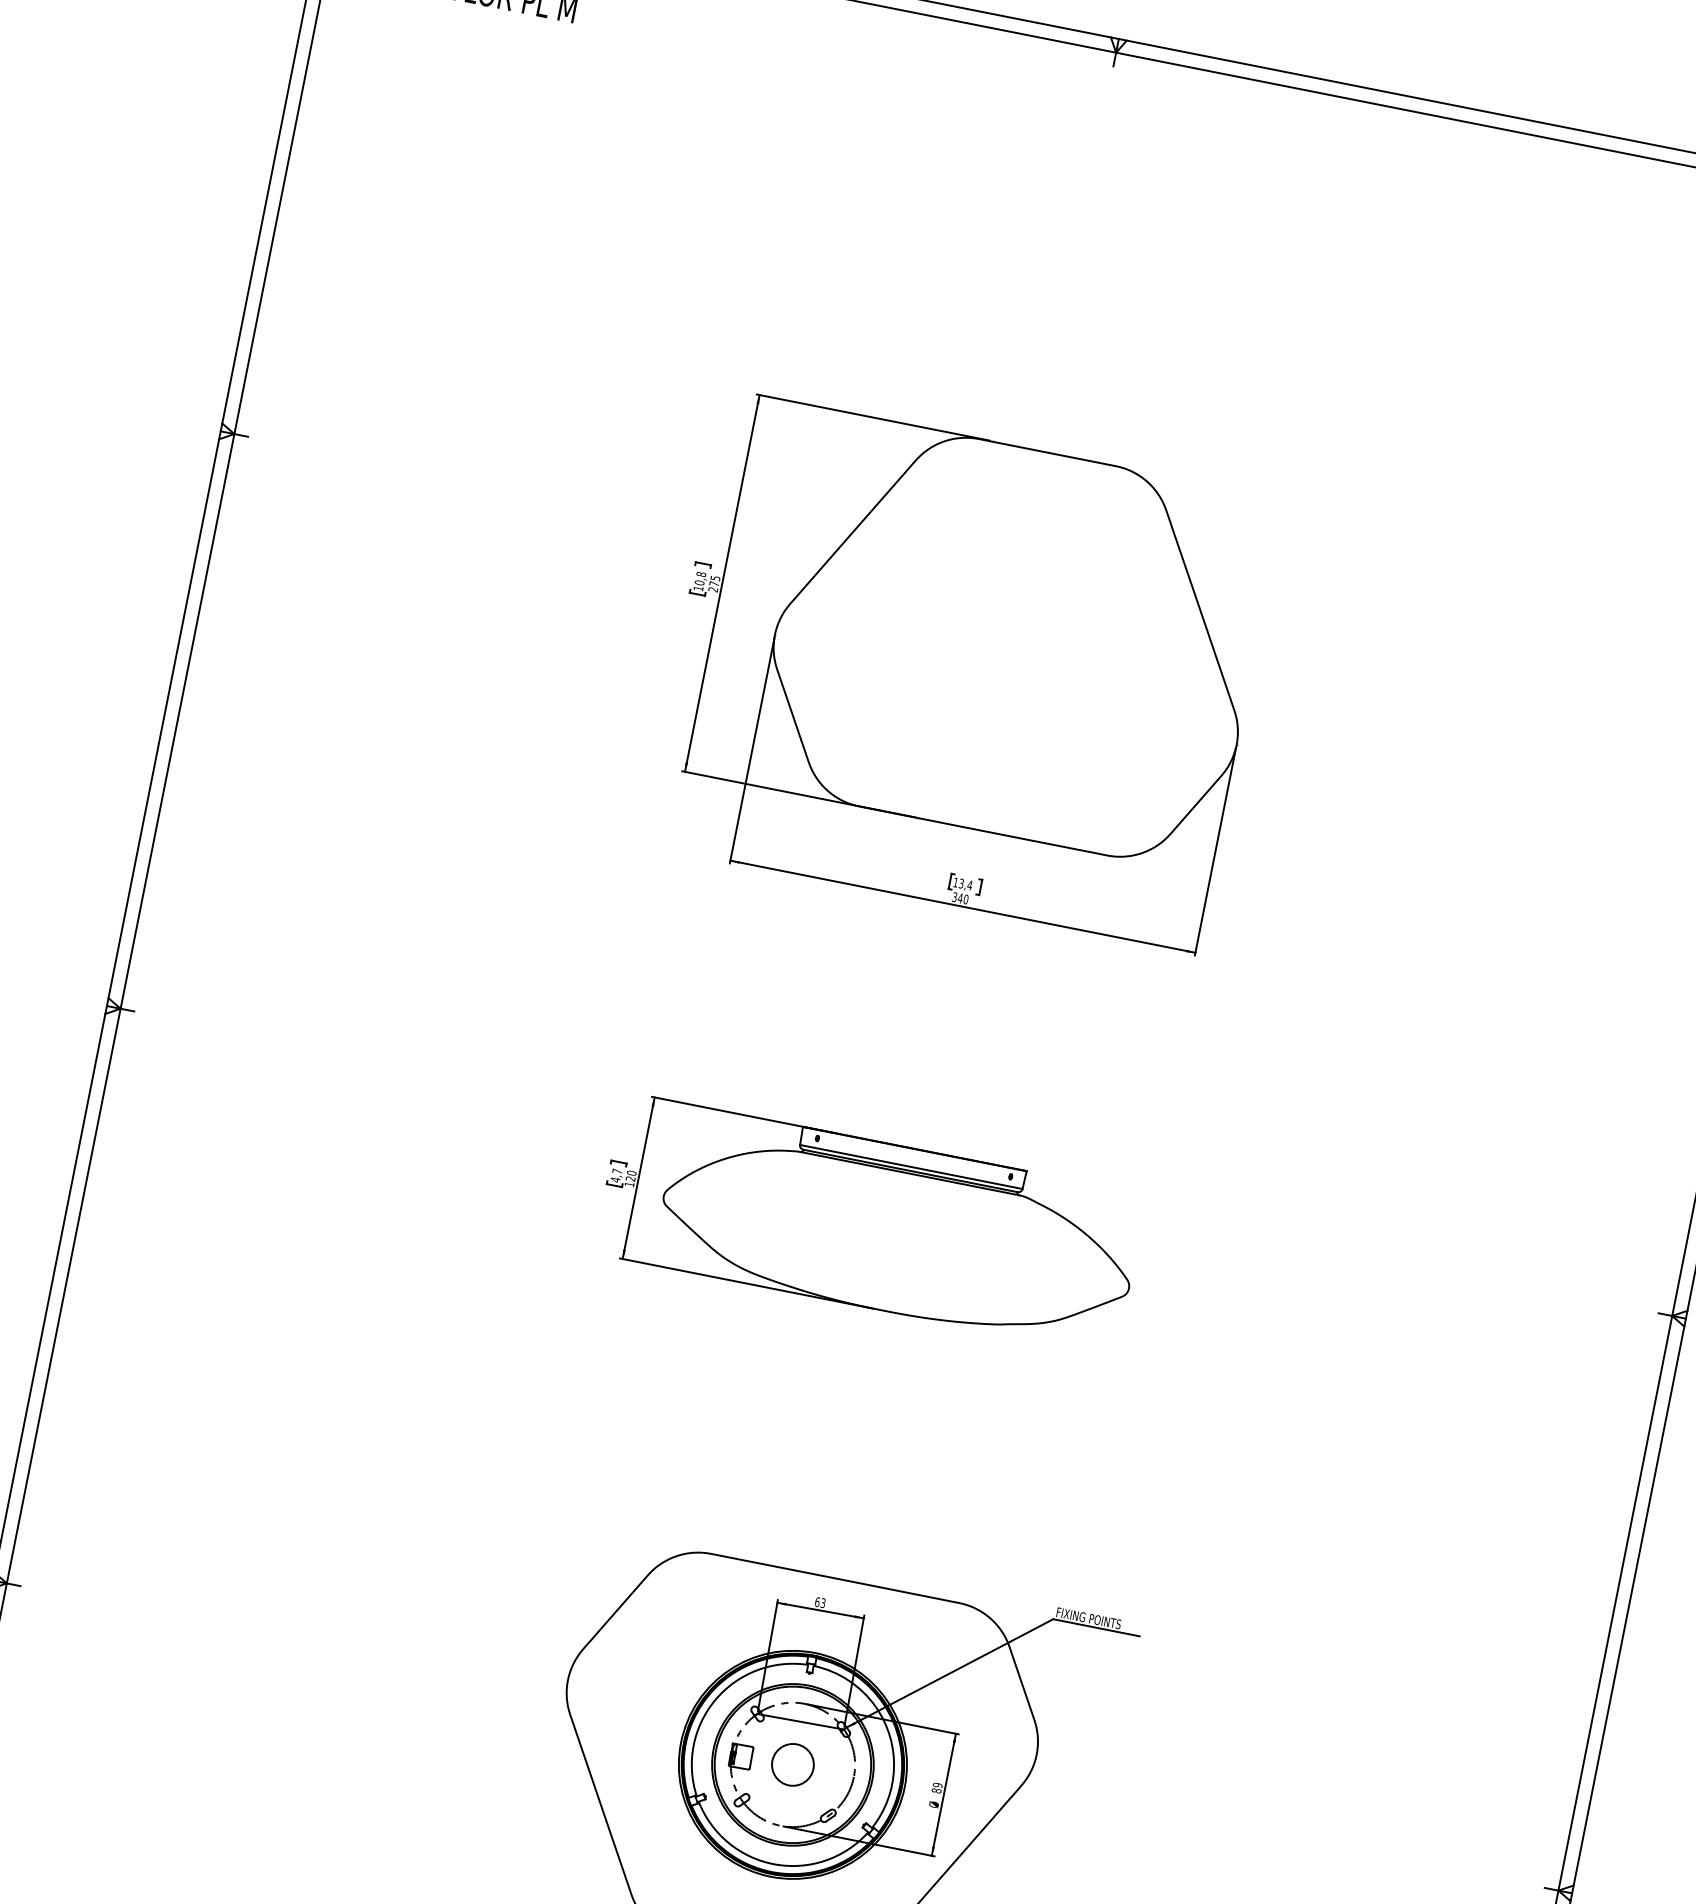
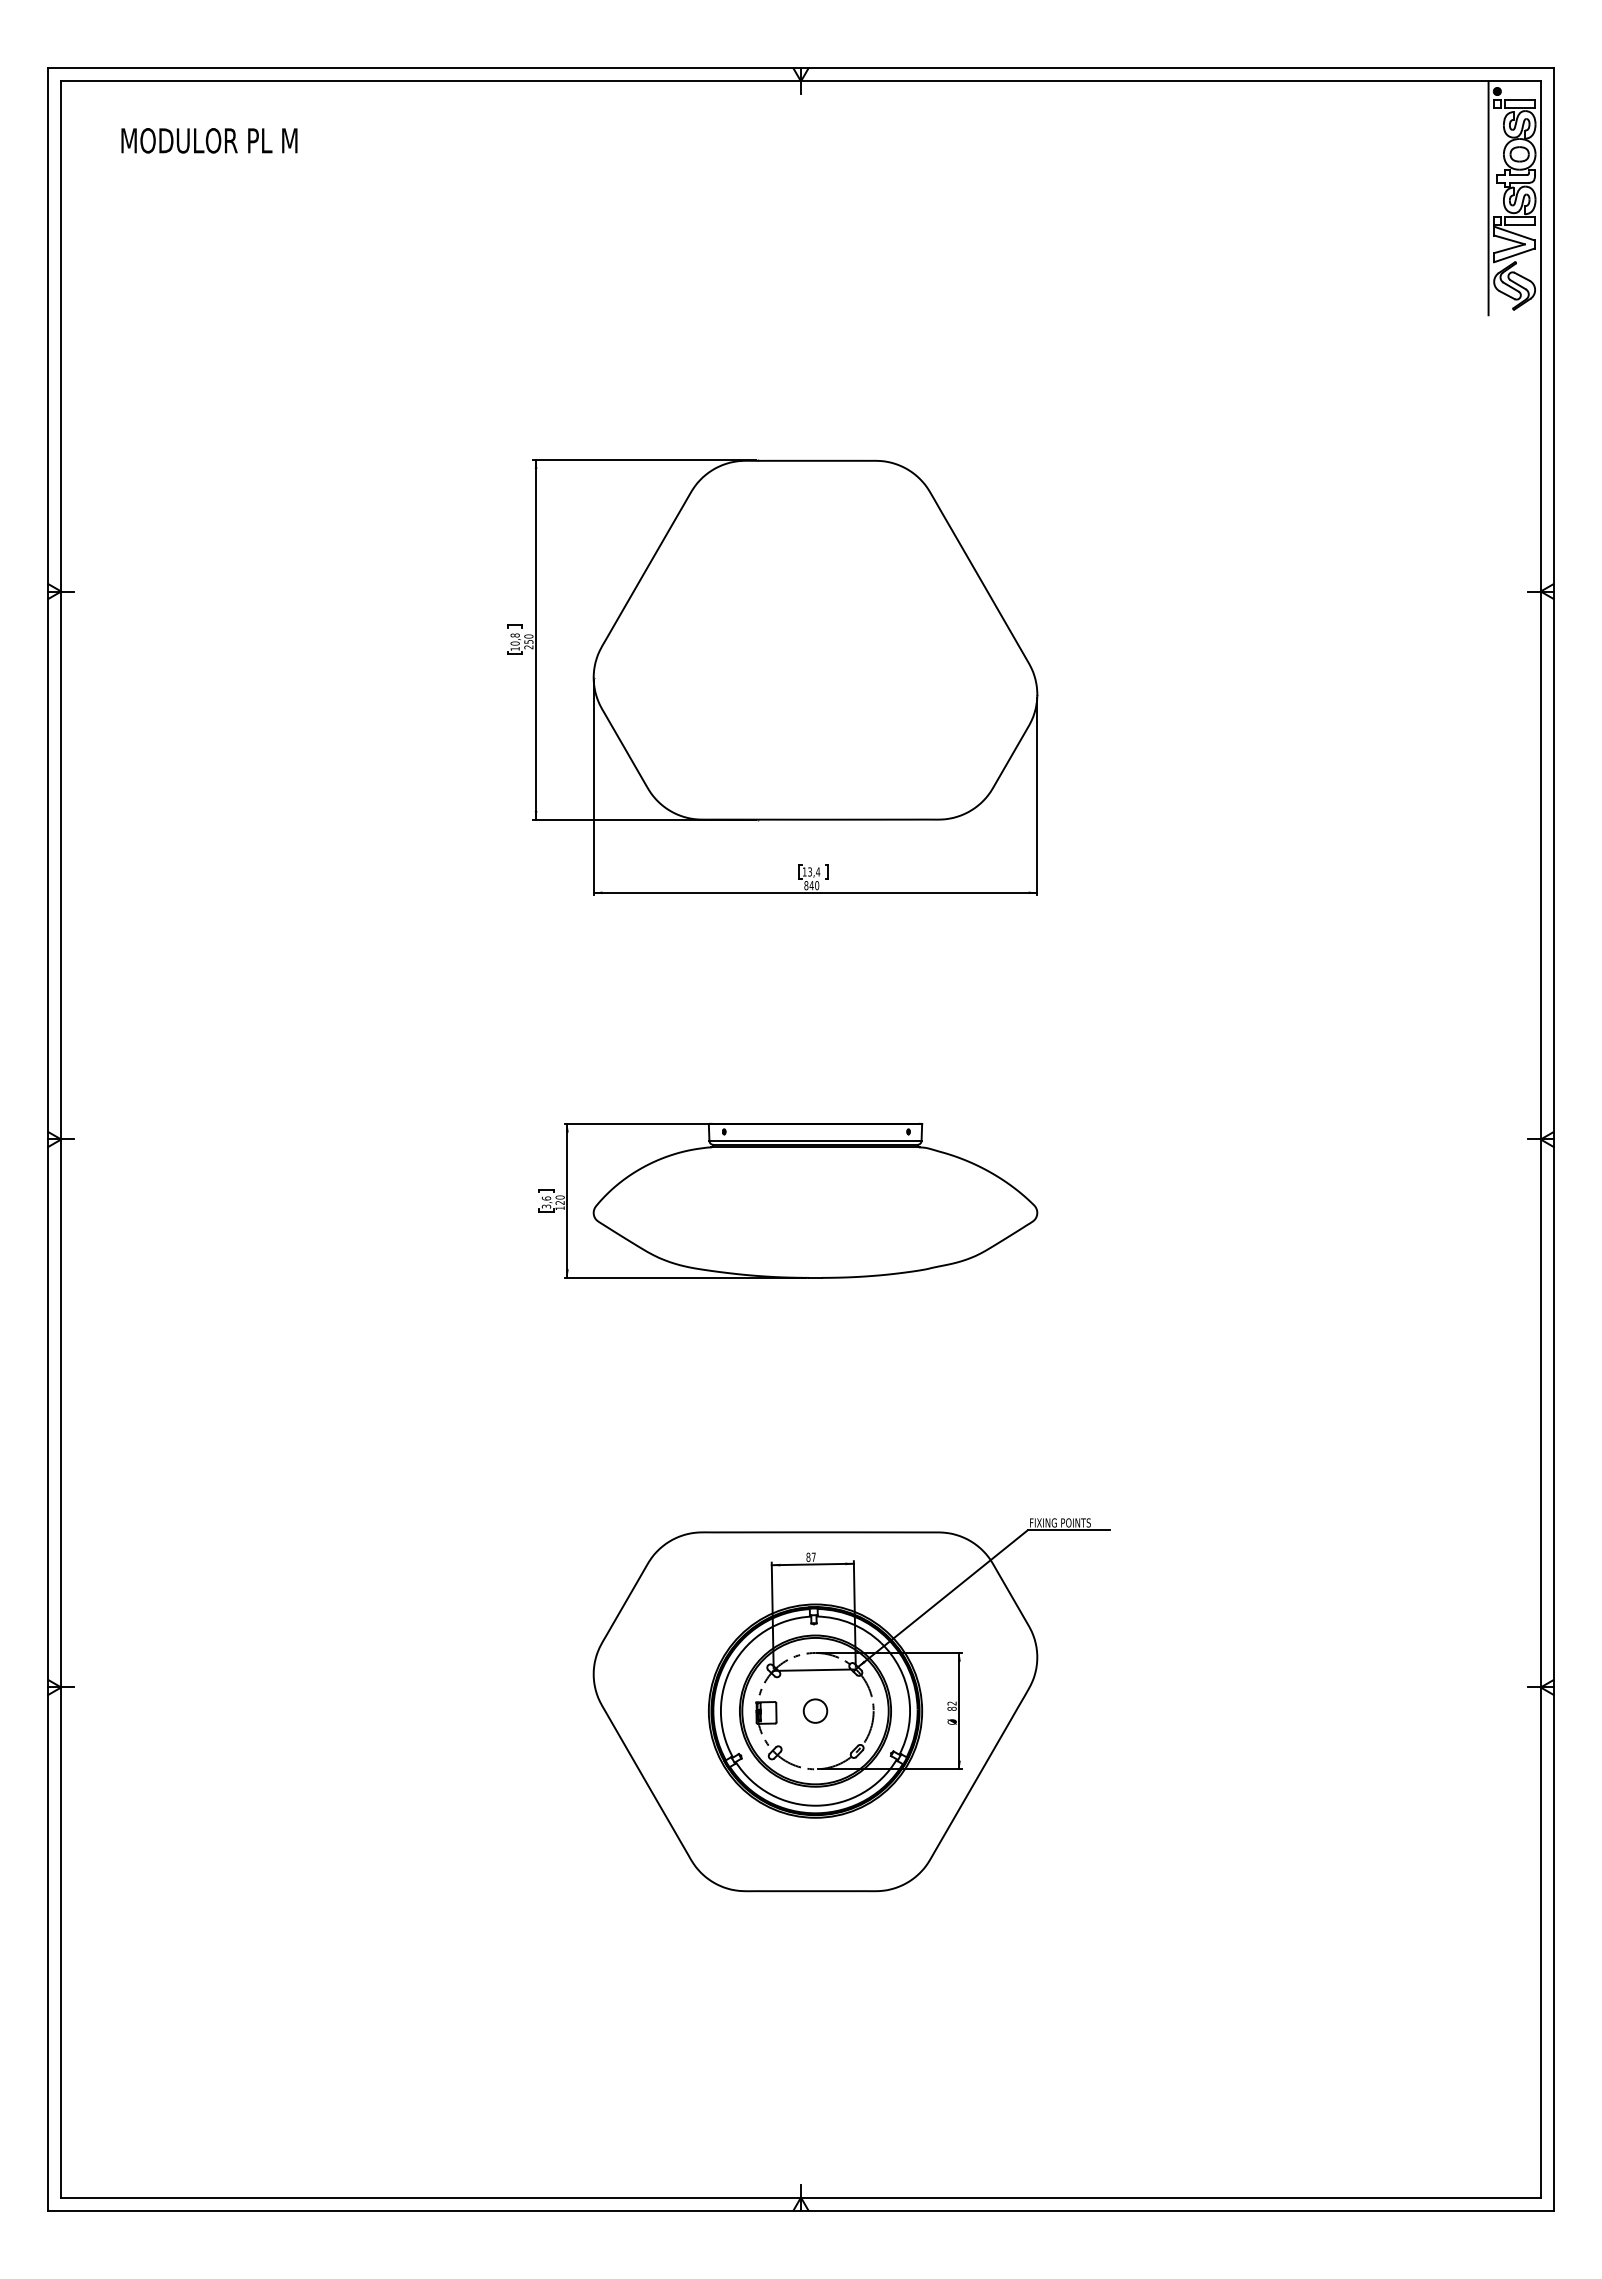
text: (714, 580) -> (528, 638), 275 -> 250
text: (954, 897) -> (806, 885), 340 -> 840
text: (616, 1175) -> (546, 1202), 4,7 -> 3,6
text: (819, 1601) -> (810, 1556), 63 -> 87
circle: (793, 1764) -> (815, 1710), size x0.6
text: (937, 1785) -> (951, 1703), 89 -> 82

